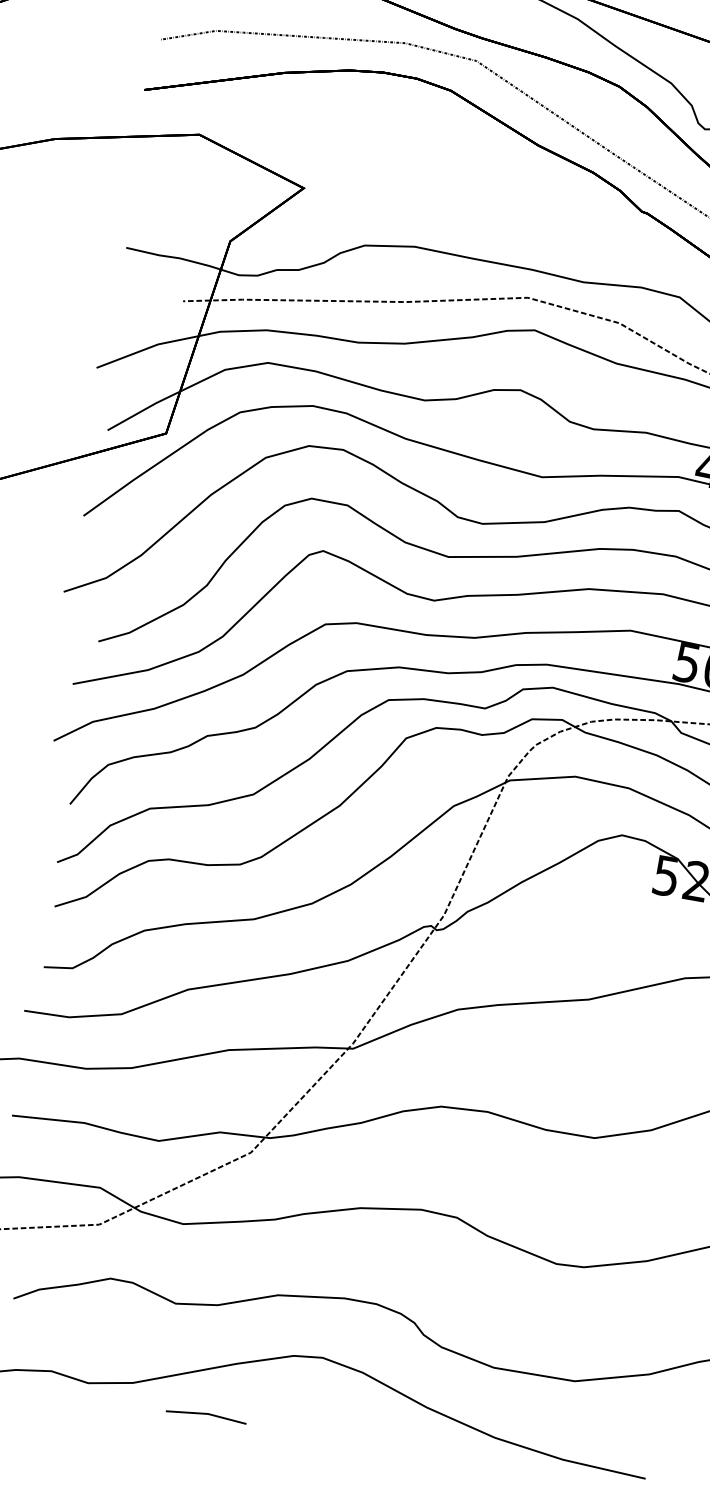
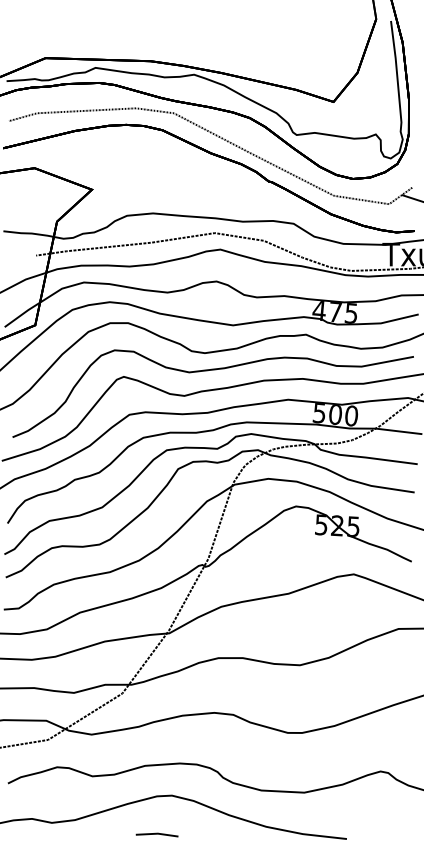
part: (205, 1415) -> (156, 834), moved

